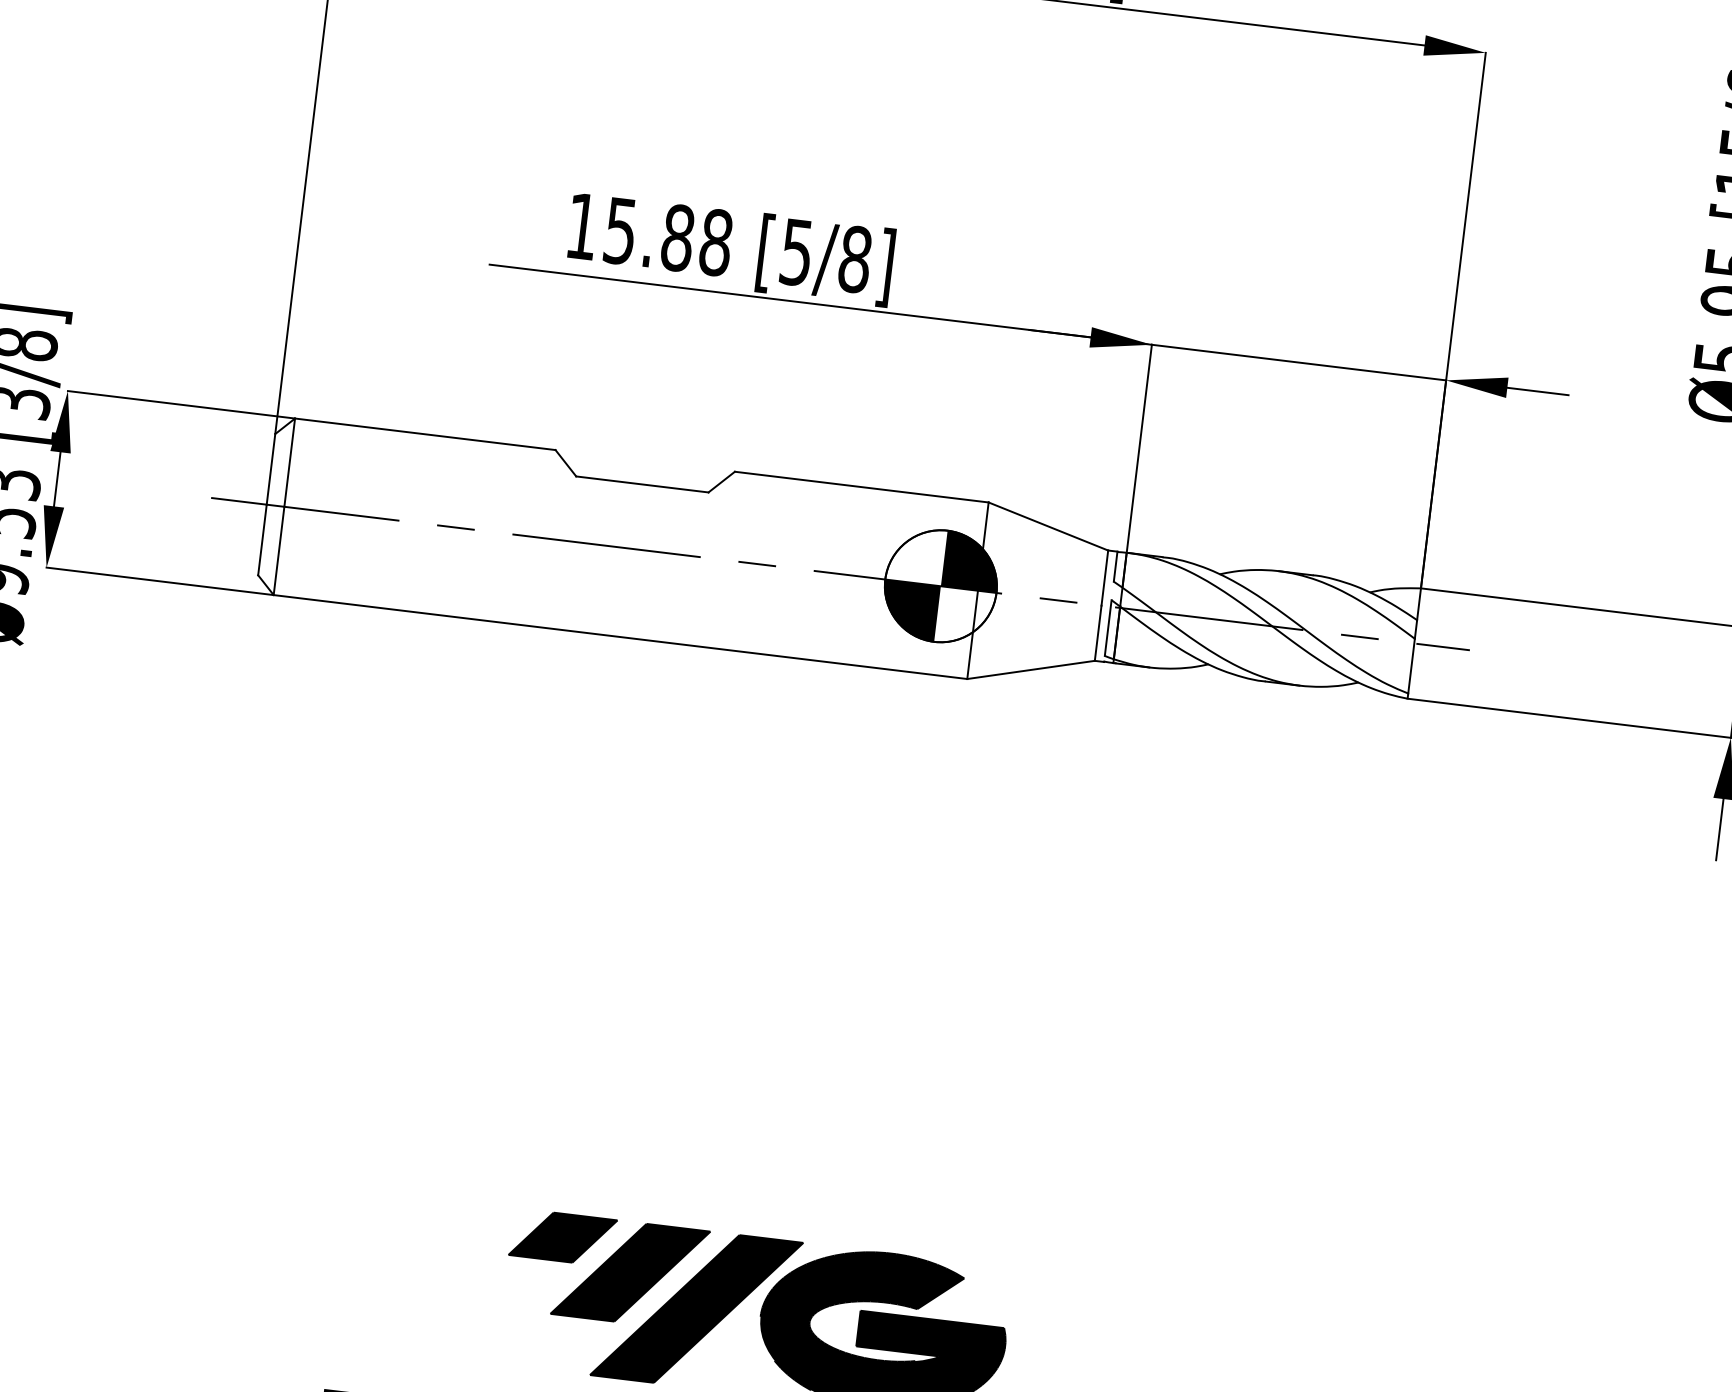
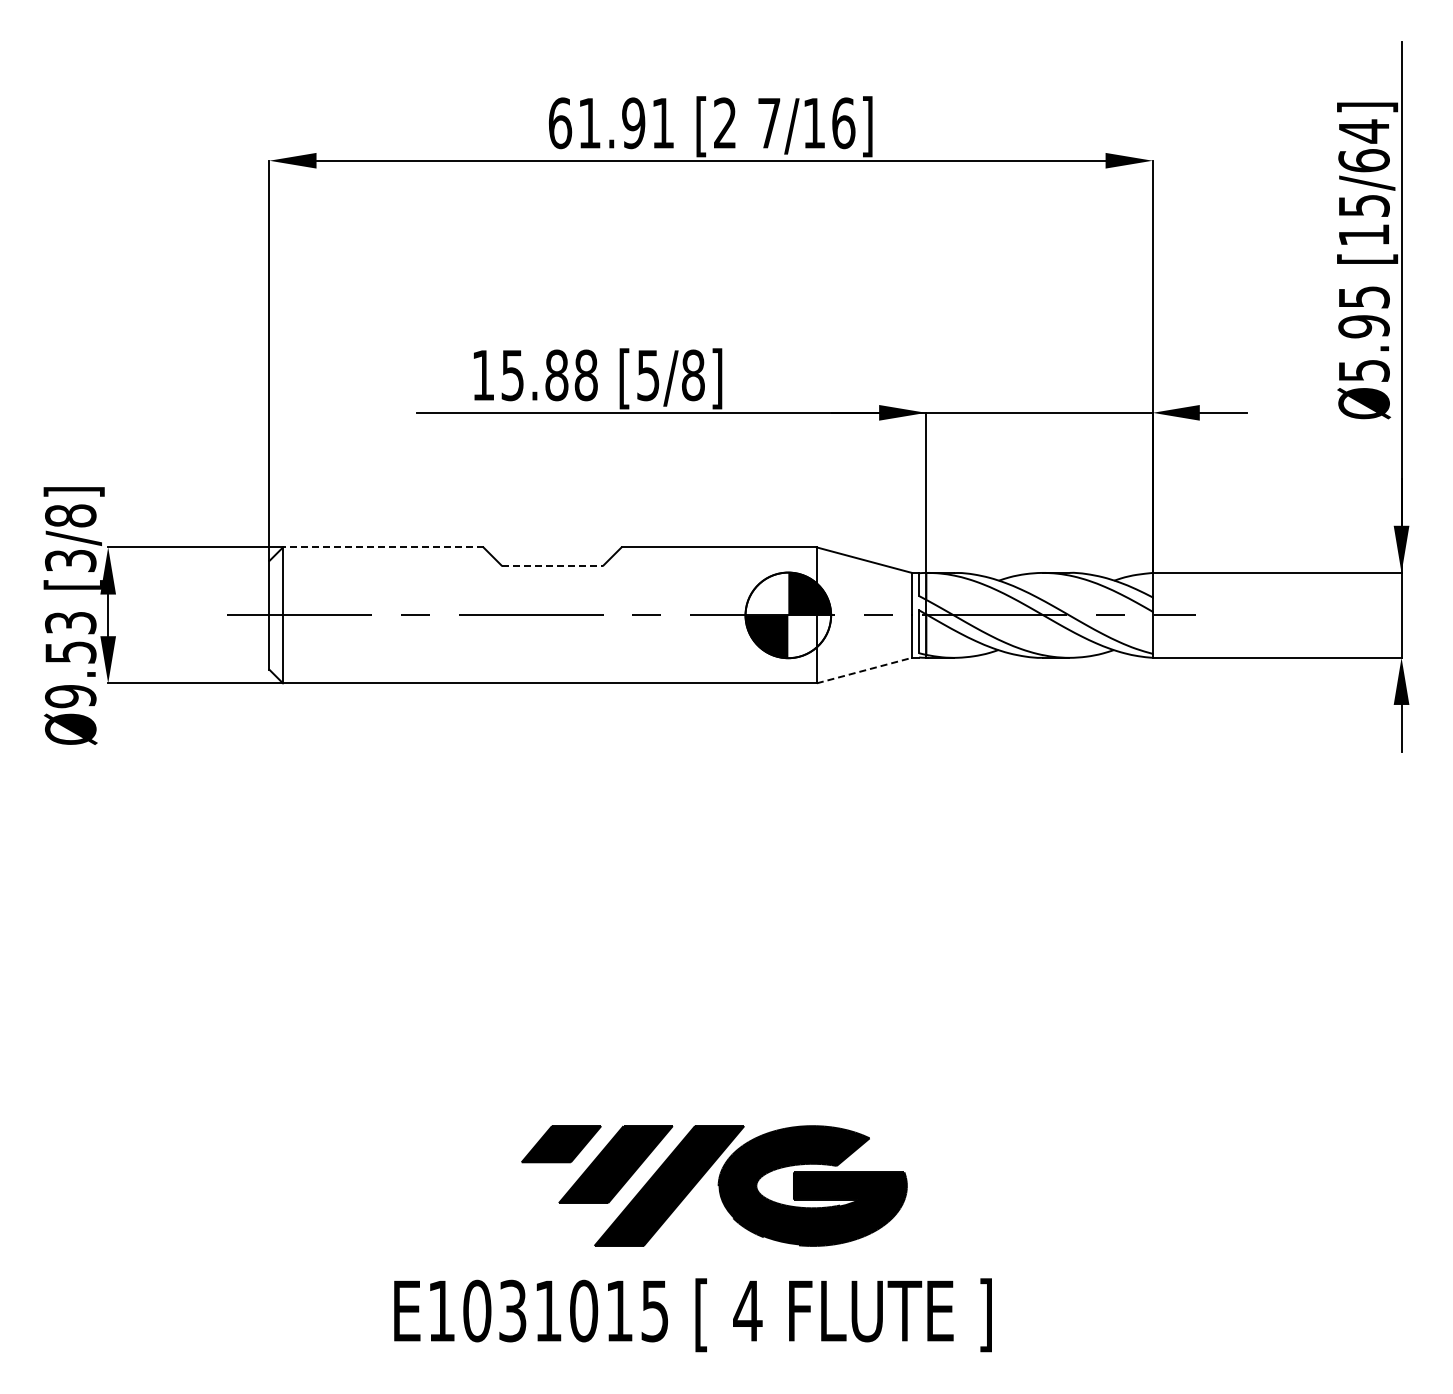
line: (424, 434) -> (382, 547), solid -> dashed
line: (642, 484) -> (552, 565), solid -> dashed
line: (1031, 669) -> (864, 670), solid -> dashed

